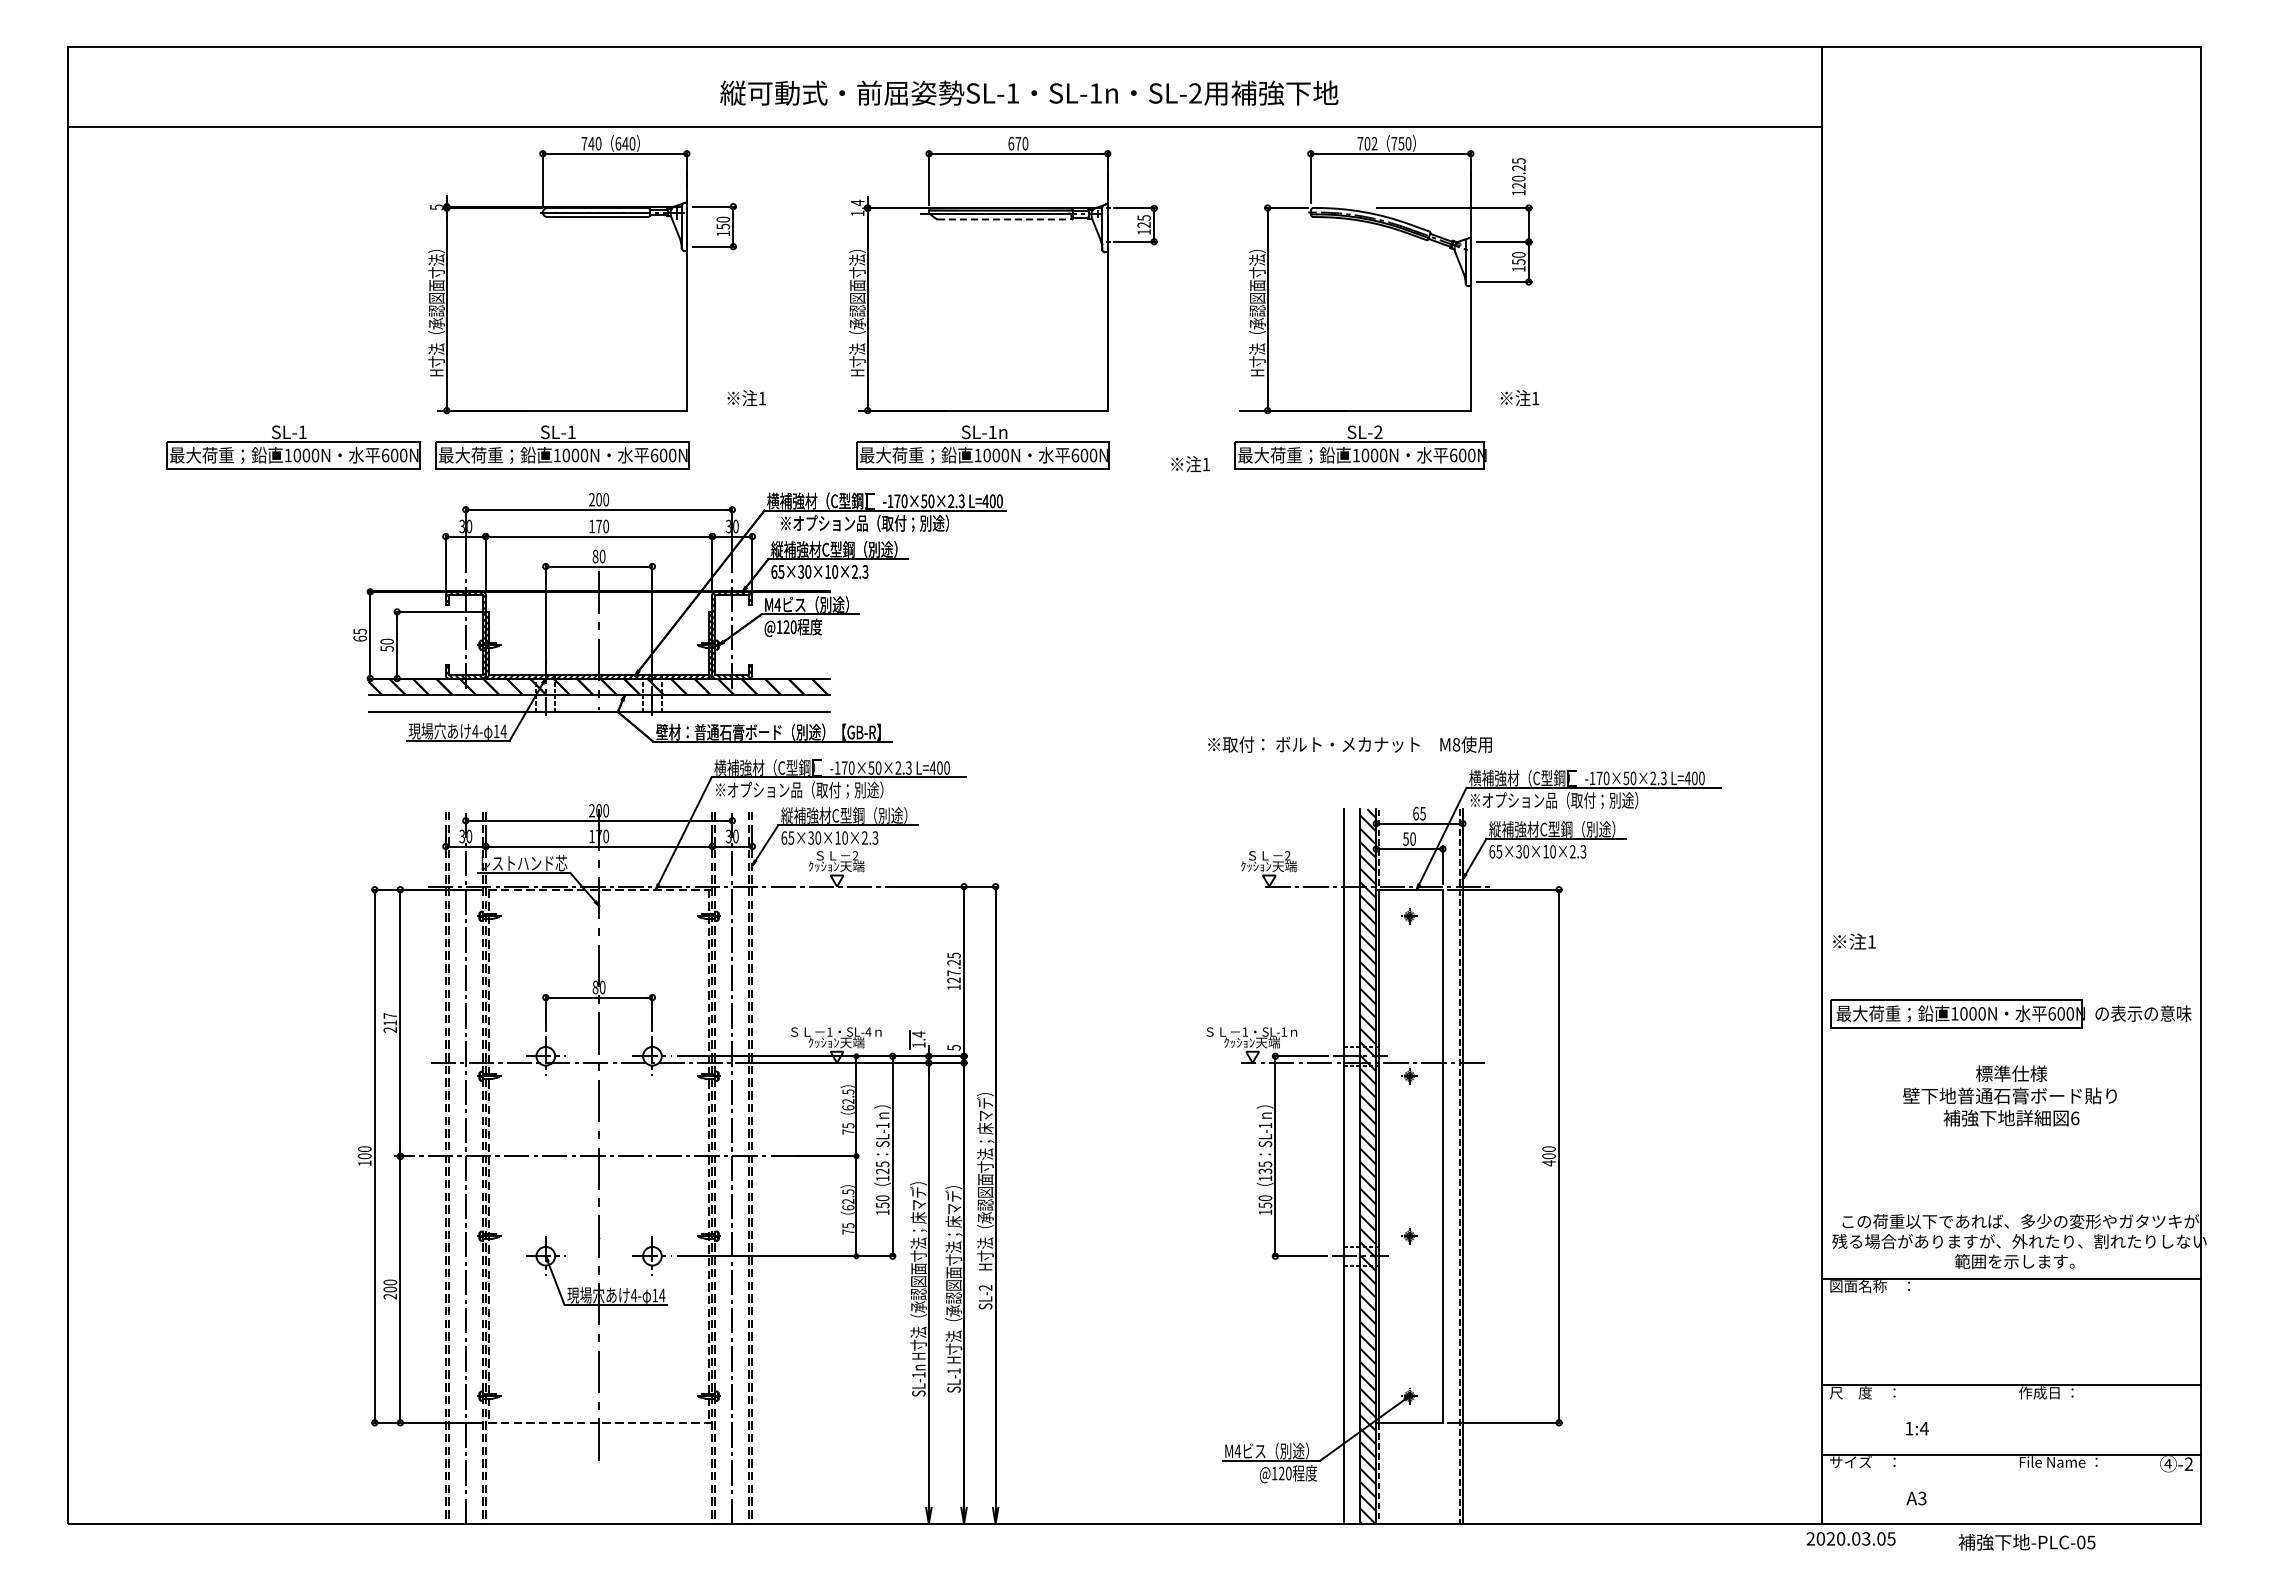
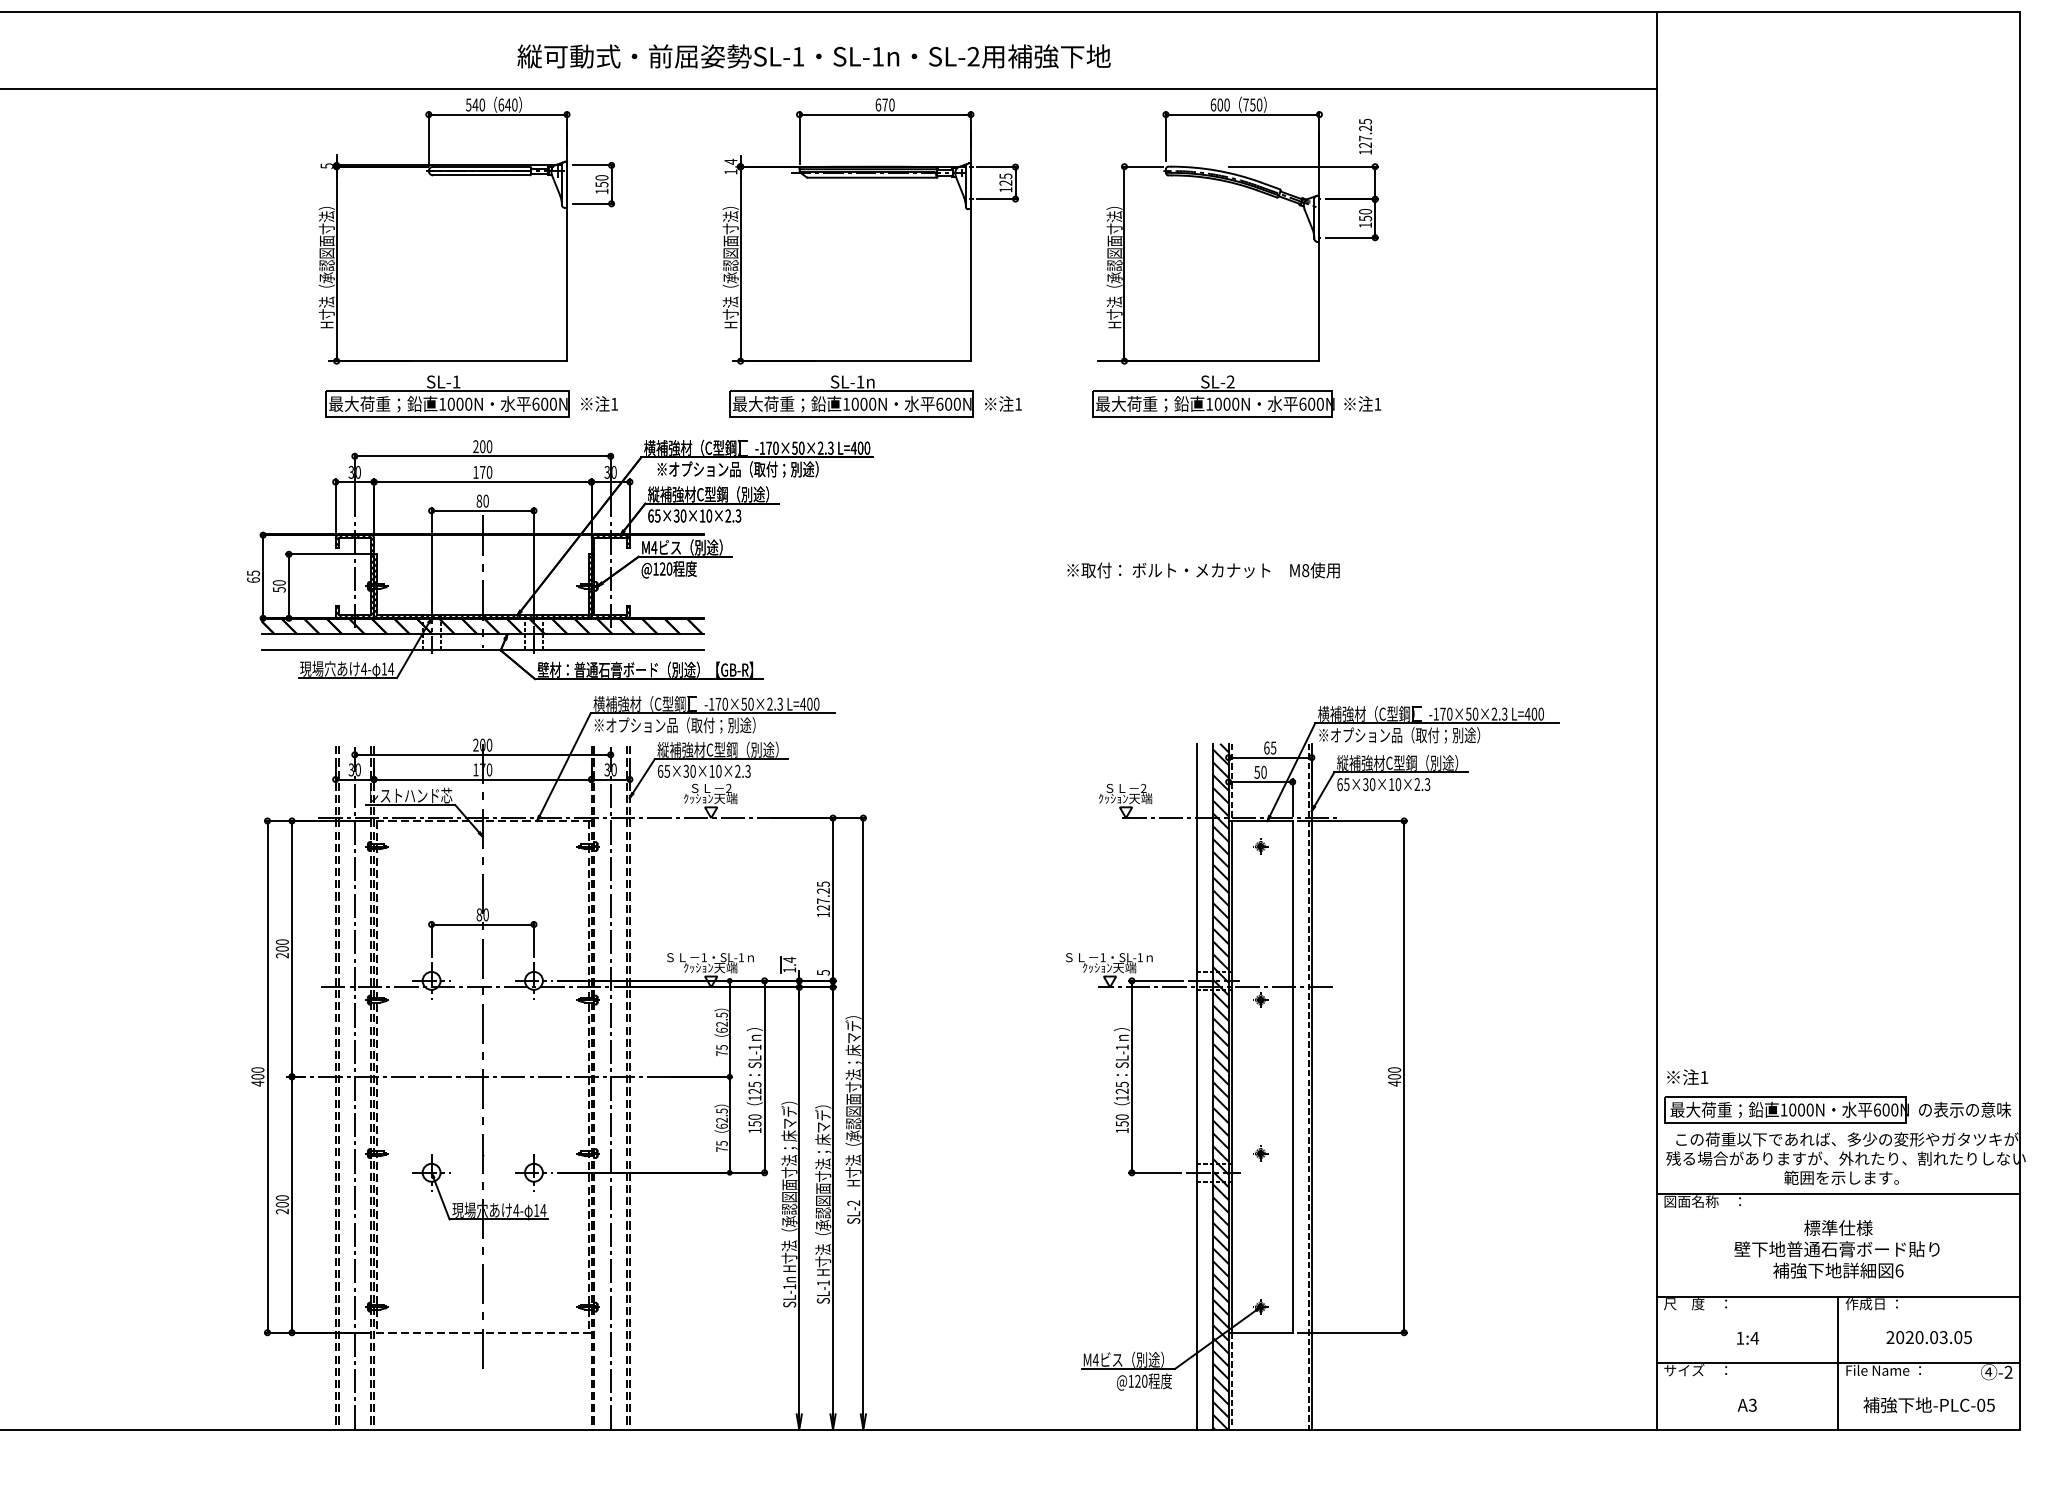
text: (1029, 92) -> (814, 55), moved
text: (584, 143) -> (468, 104), 740 -> 540
text: (1367, 143) -> (1220, 104), 702 -> 600
text: (1518, 178) -> (1365, 138), 120.25 -> 127.25
line: (1004, 219) -> (871, 177), dashed -> solid
text: (1519, 397) -> (1362, 403), moved
text: (746, 398) -> (599, 404), moved
part: (293, 447) -> (189, 396), removed
text: (1190, 464) -> (1003, 404), moved
text: (1349, 744) -> (1203, 570), moved
text: (1854, 941) -> (1687, 1077), moved
part: (2010, 1013) -> (1837, 1109), moved
text: (390, 1019) -> (282, 945), 217 -> 200
text: (868, 1031) -> (741, 957), SL-4 -> SL-1
text: (2009, 1095) -> (1836, 1248), moved
text: (364, 1163) -> (257, 1083), 100 -> 400
text: (1265, 1171) -> (1122, 1091), 135 -> 125
line: (2011, 1454) -> (1838, 1363), added
text: (1850, 1538) -> (1928, 1337), moved
text: (2026, 1542) -> (1928, 1405), moved

